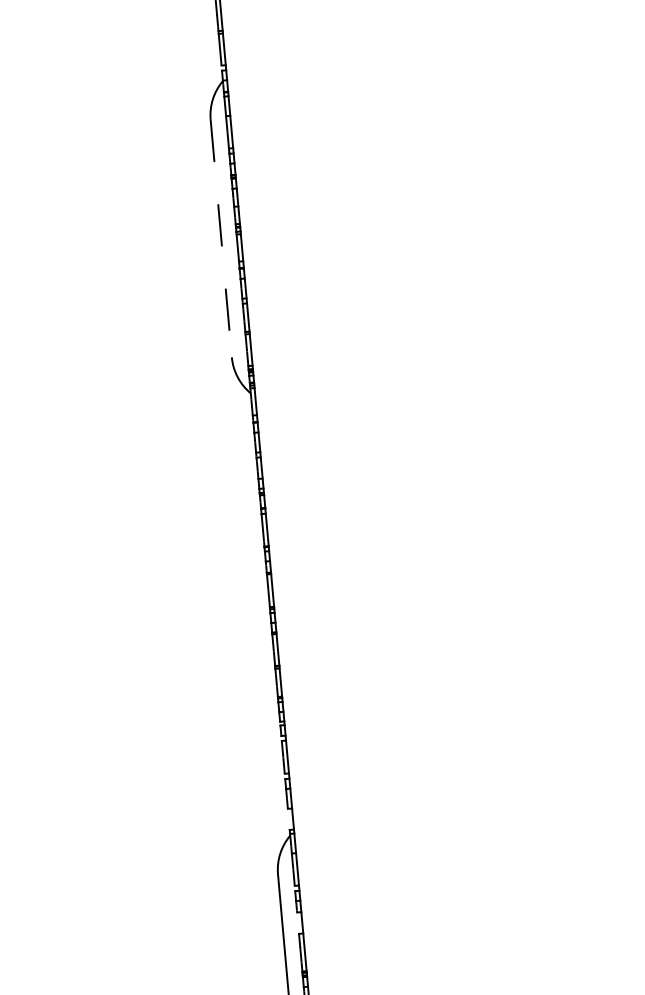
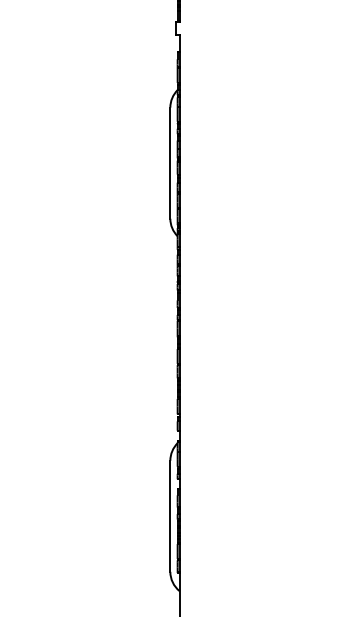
line: (221, 239) -> (170, 163), dashed -> solid

